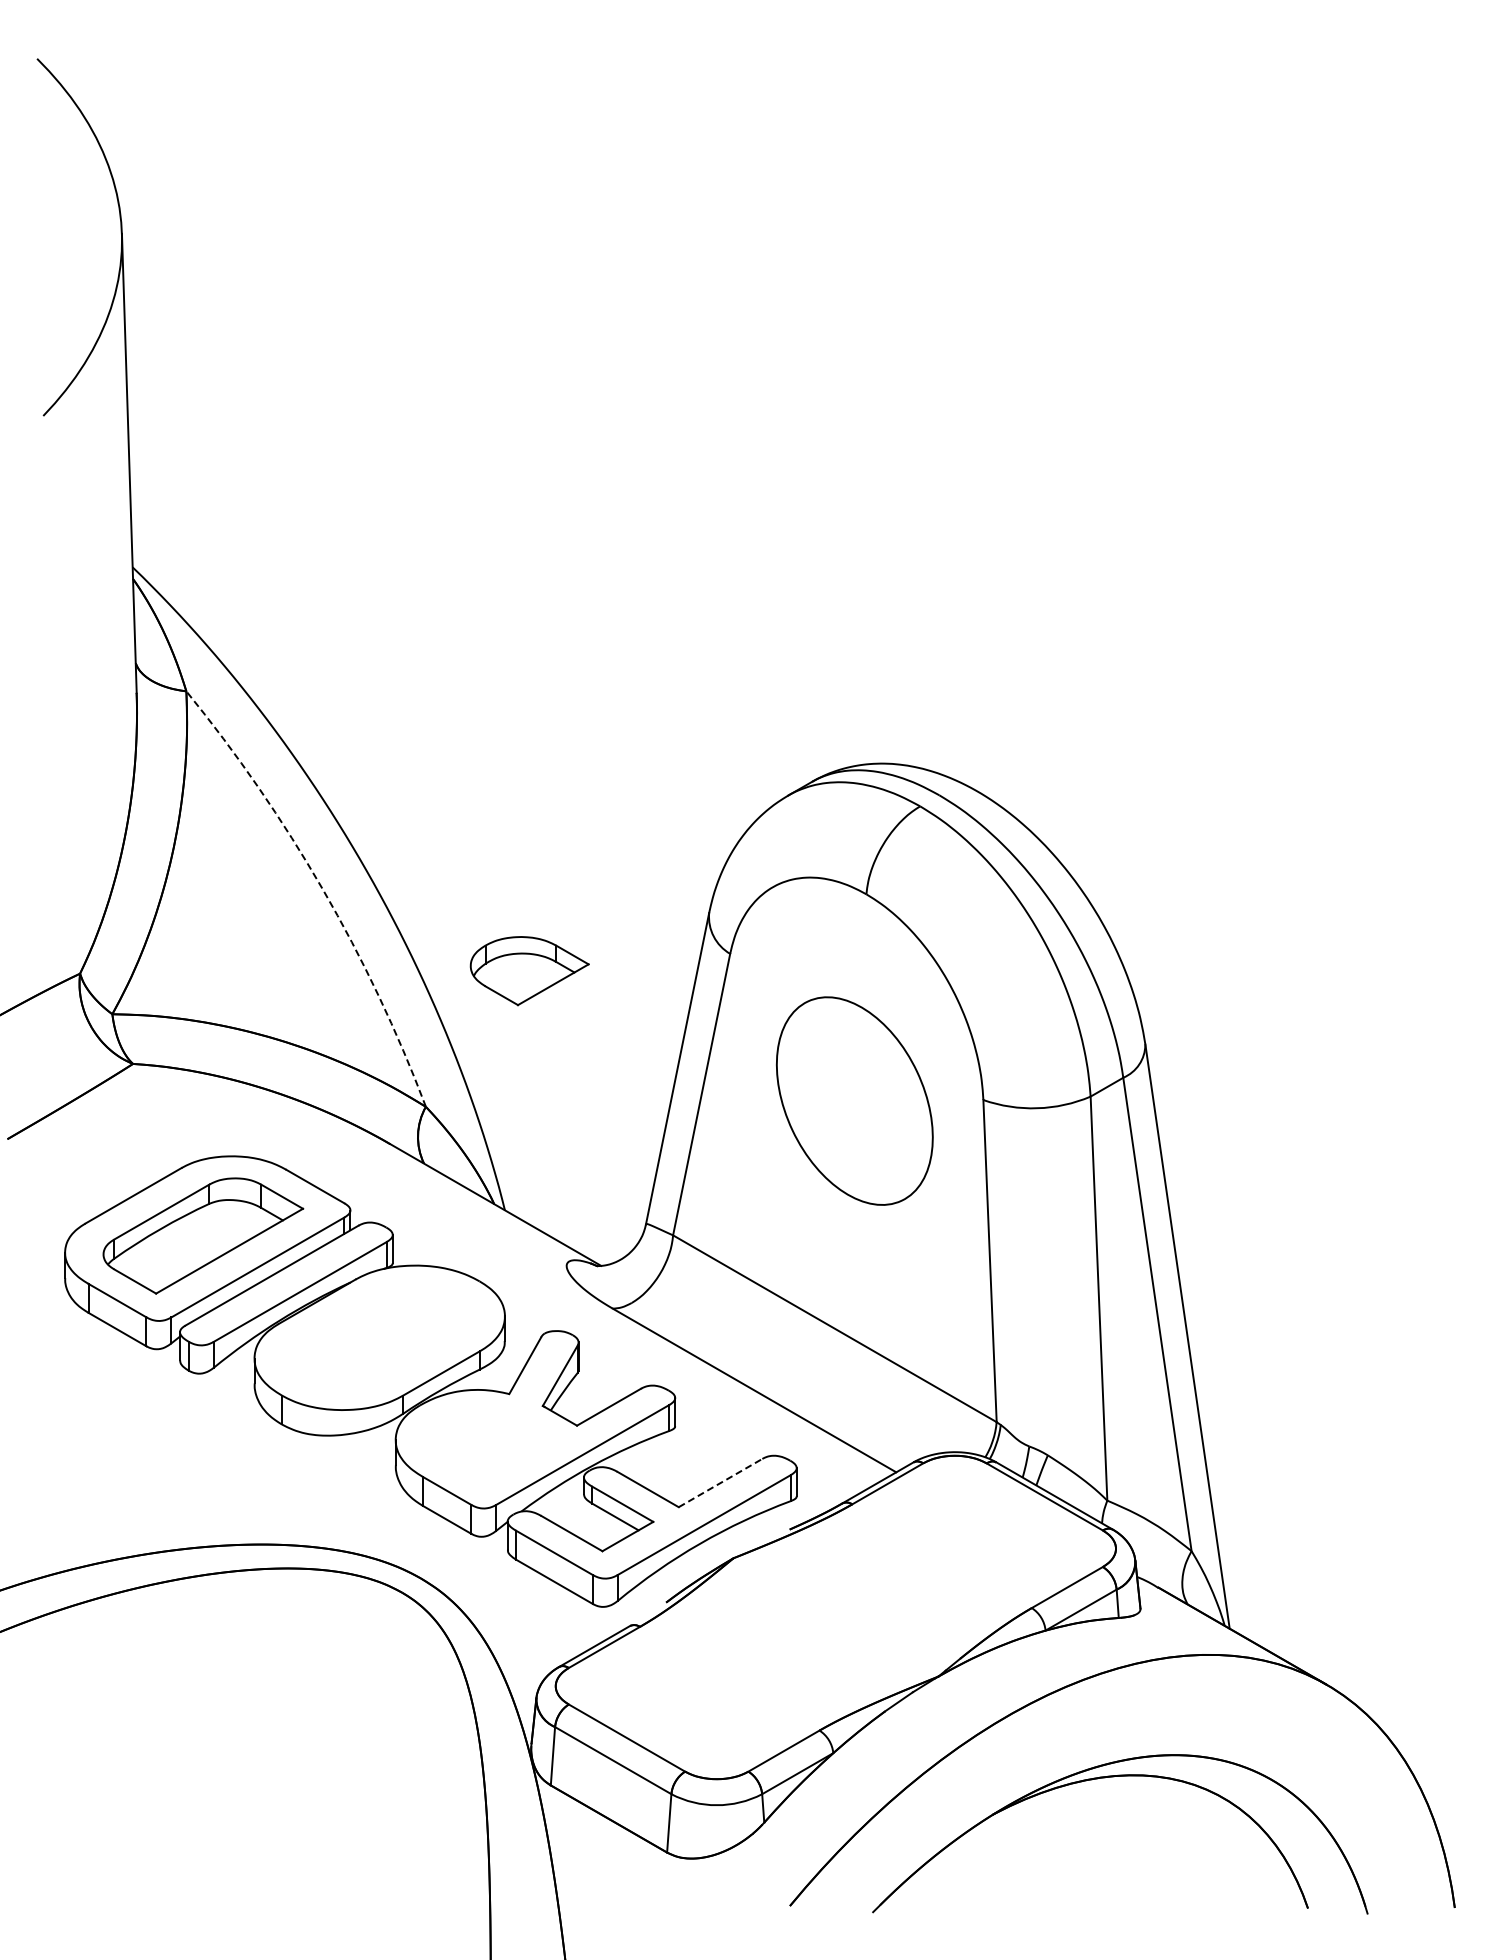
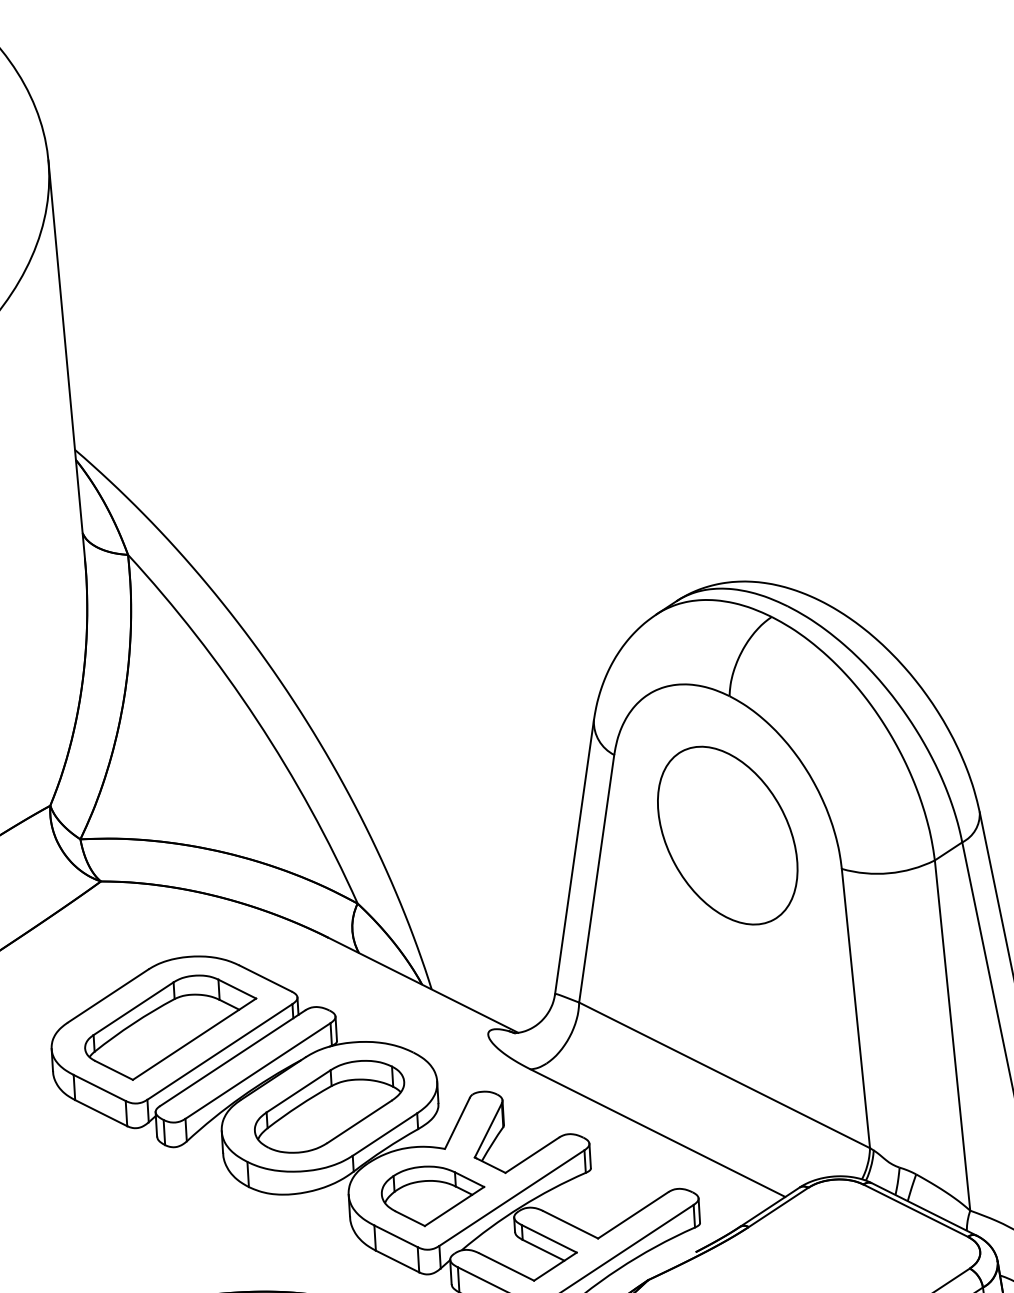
arc: (322, 889) -> (256, 720), dashed -> solid
part: (529, 971) -> (433, 1196), moved
part: (854, 1100) -> (727, 835), moved
part: (379, 1337) -> (329, 1106), added
line: (720, 1482) -> (633, 1214), dashed -> solid

